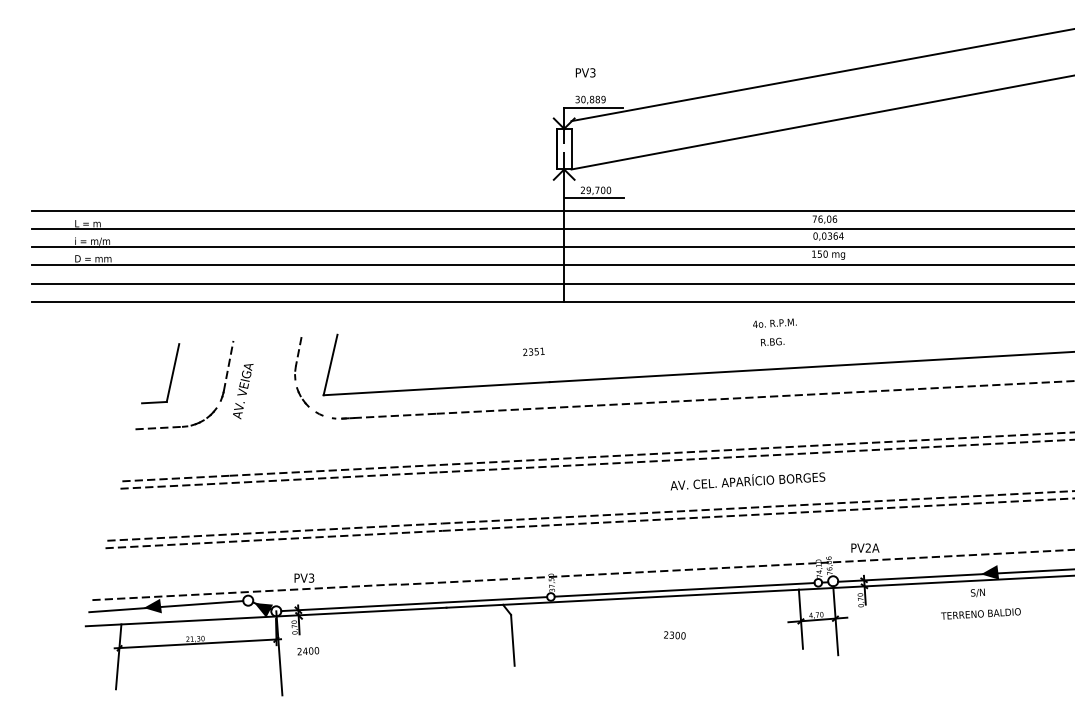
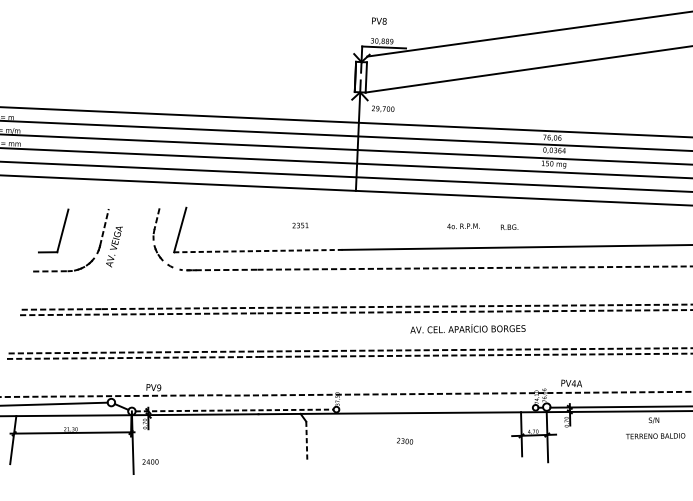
text: (592, 72) -> (384, 21), PV3 -> PV8
line: (594, 198) -> (381, 114), removed
text: (774, 322) -> (463, 225), moved
text: (533, 351) -> (300, 225), moved
line: (437, 388) -> (258, 250), solid -> dashed
text: (747, 481) -> (467, 329), moved
text: (868, 547) -> (574, 383), PV2A -> PV4A
fill: (989, 572) -> (663, 405), removed
text: (311, 577) -> (159, 387), PV3 -> PV9
line: (684, 589) -> (436, 408), removed
line: (414, 604) -> (234, 410), solid -> dashed
fill: (152, 605) -> (40, 403), removed
fill: (263, 609) -> (122, 409), removed
text: (674, 635) -> (404, 441), moved
line: (512, 640) -> (306, 440), solid -> dashed
text: (308, 651) -> (150, 462), moved

